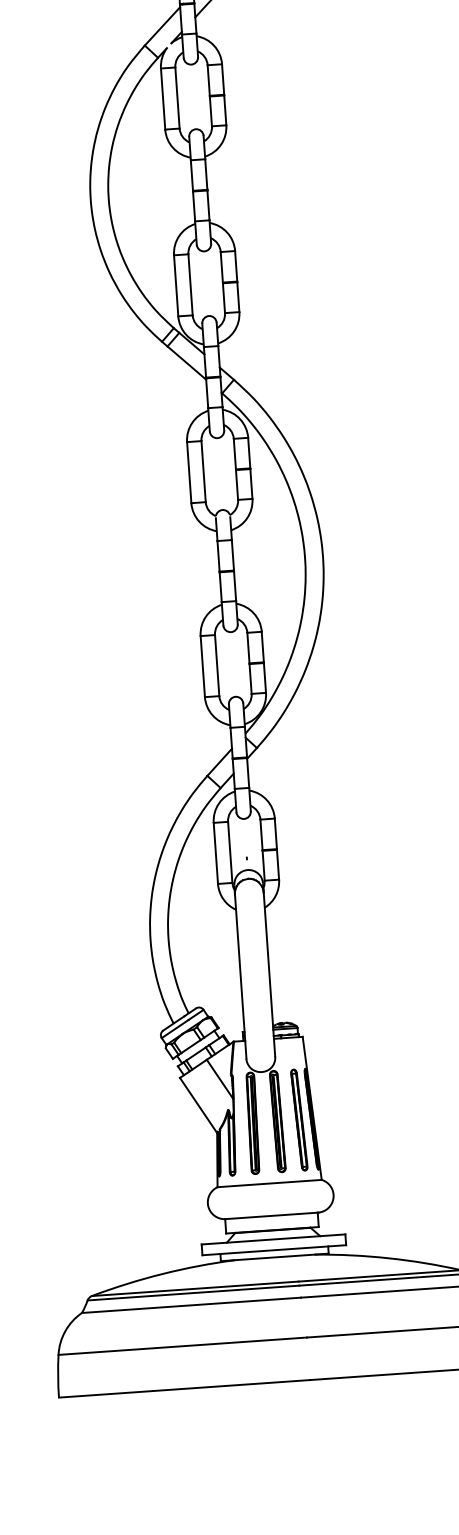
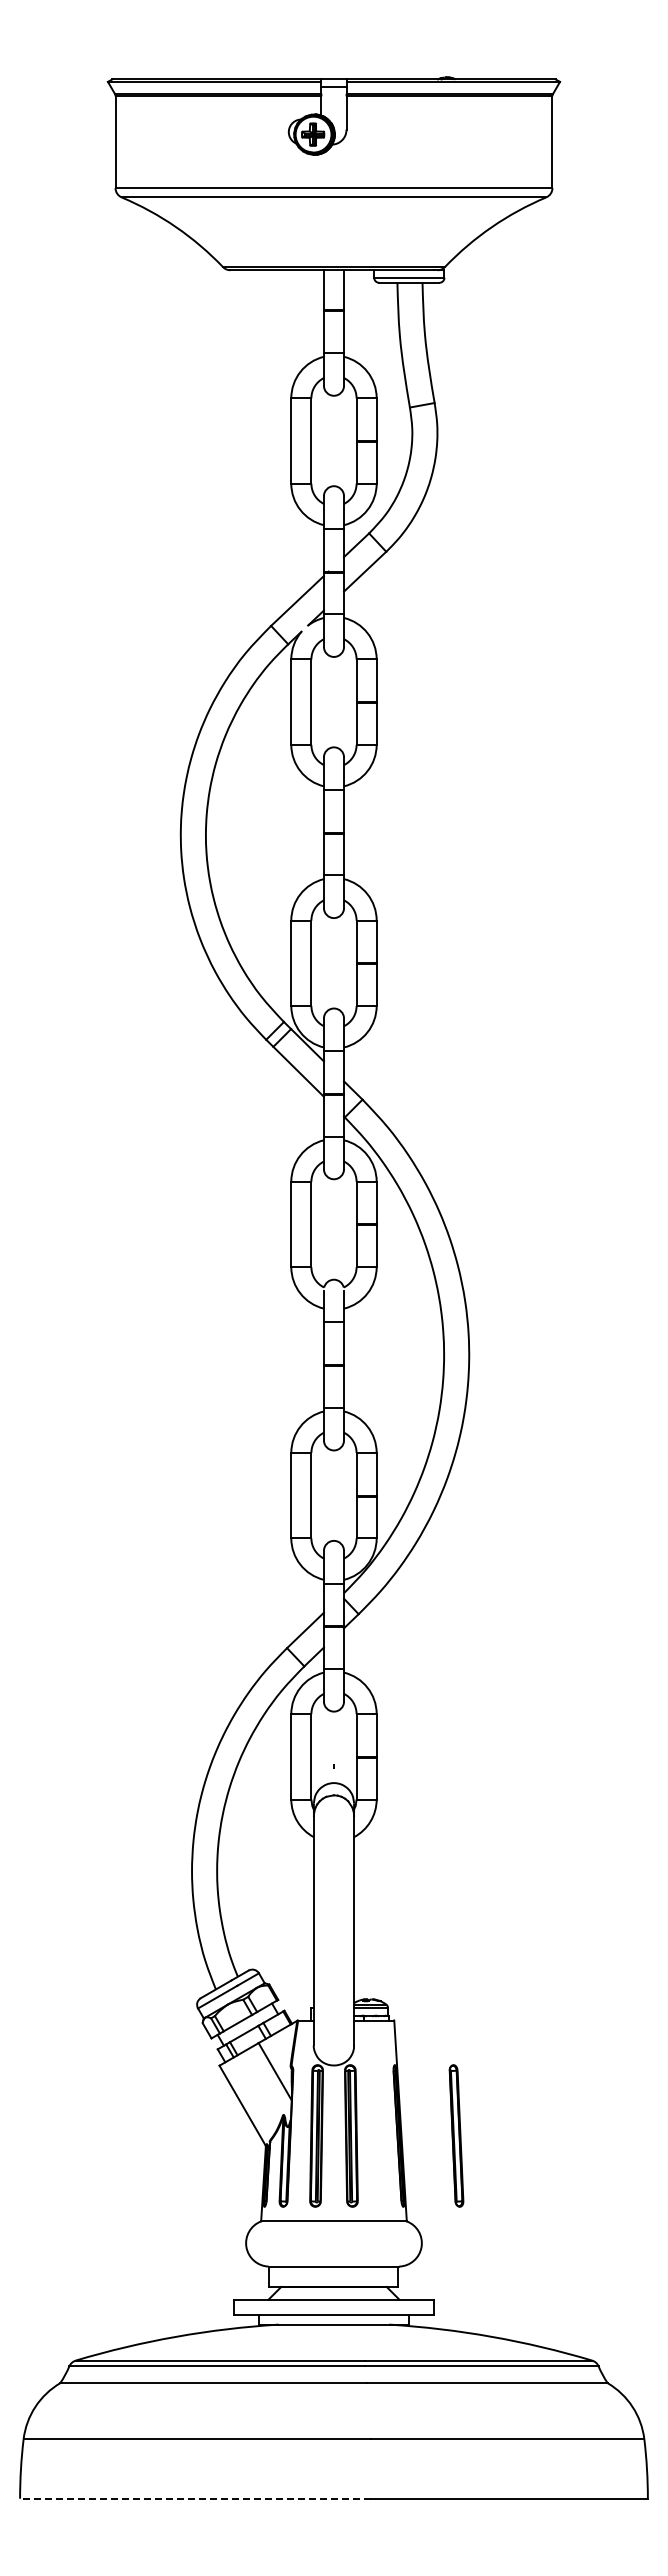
part: (299, 1119) -> (456, 2135), moved
line: (184, 1388) -> (195, 2498), solid -> dashed

